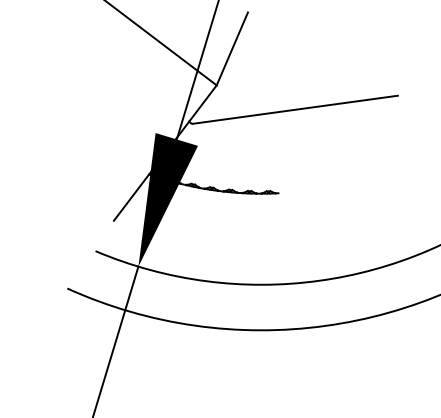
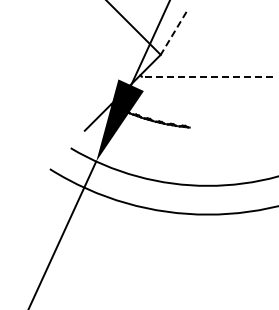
line: (232, 49) -> (173, 33), solid -> dashed
line: (294, 109) -> (207, 76), solid -> dashed

